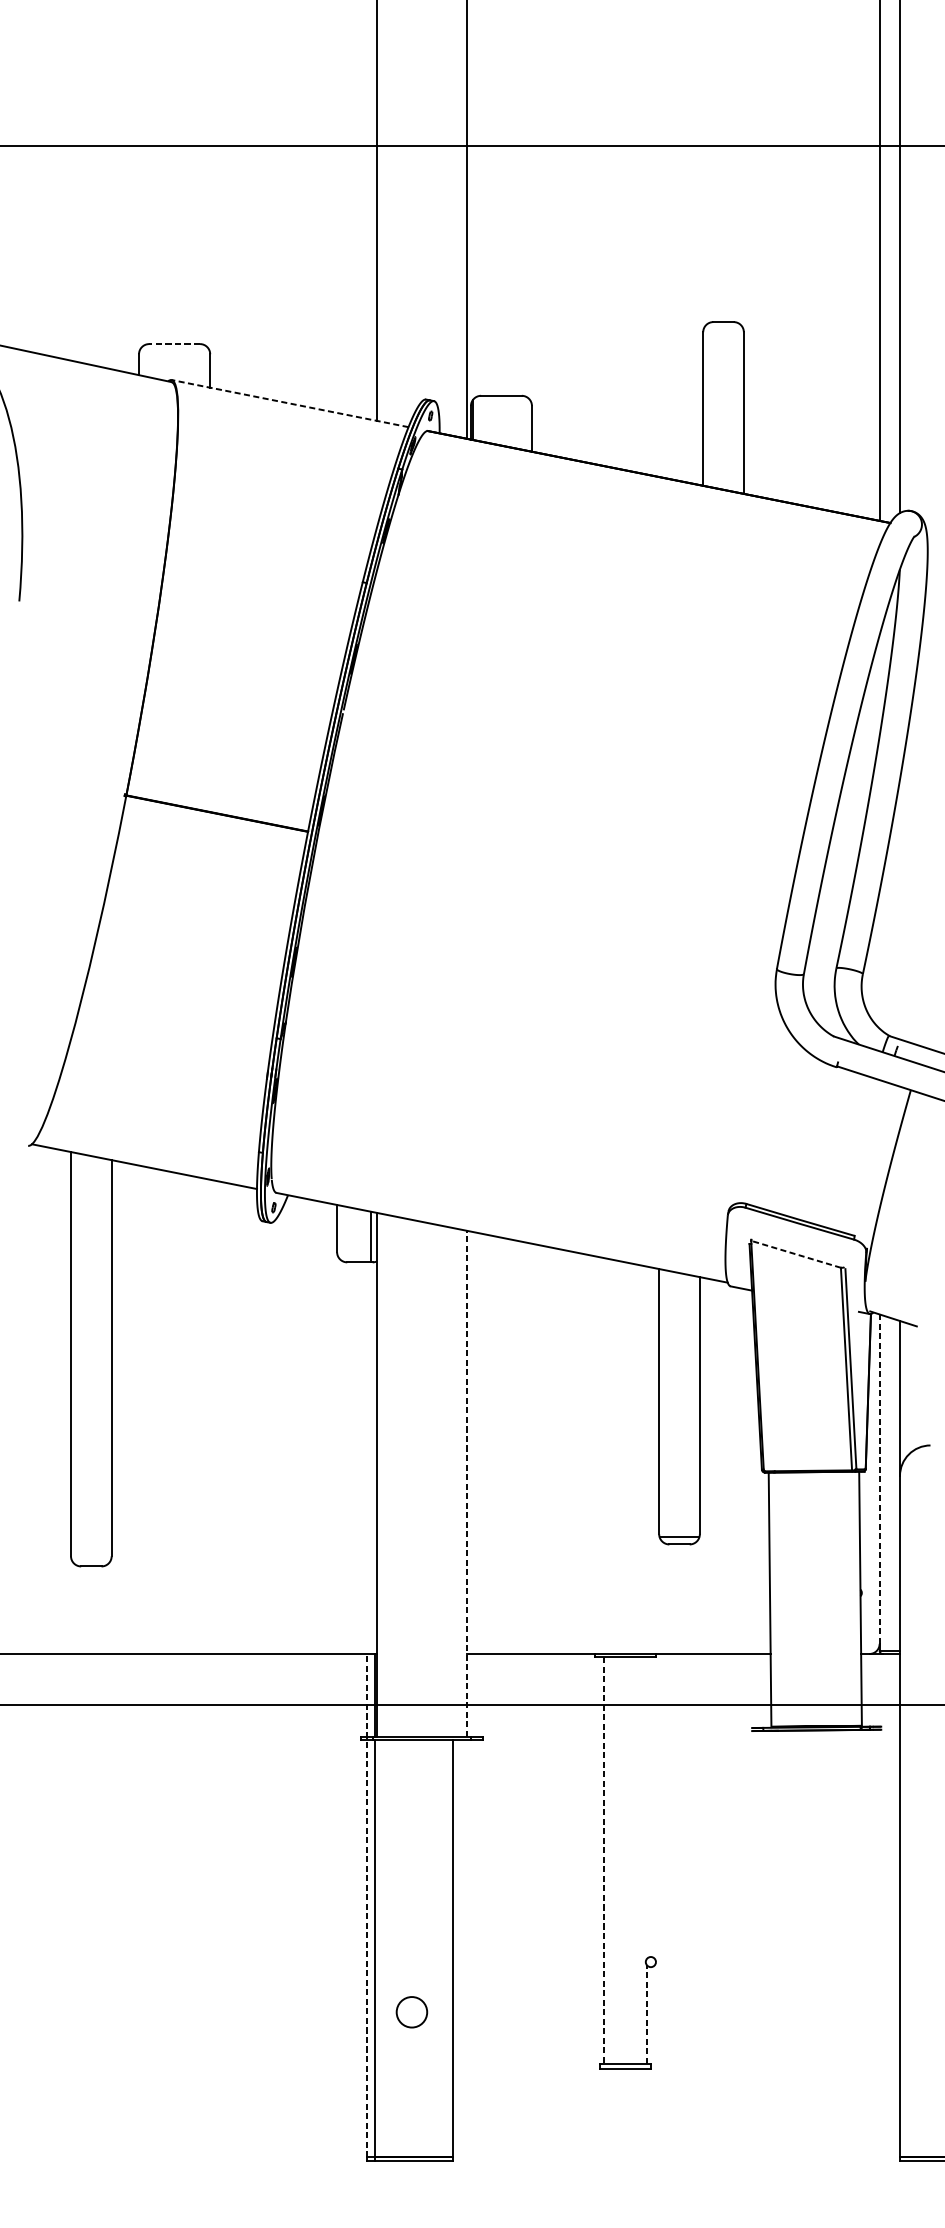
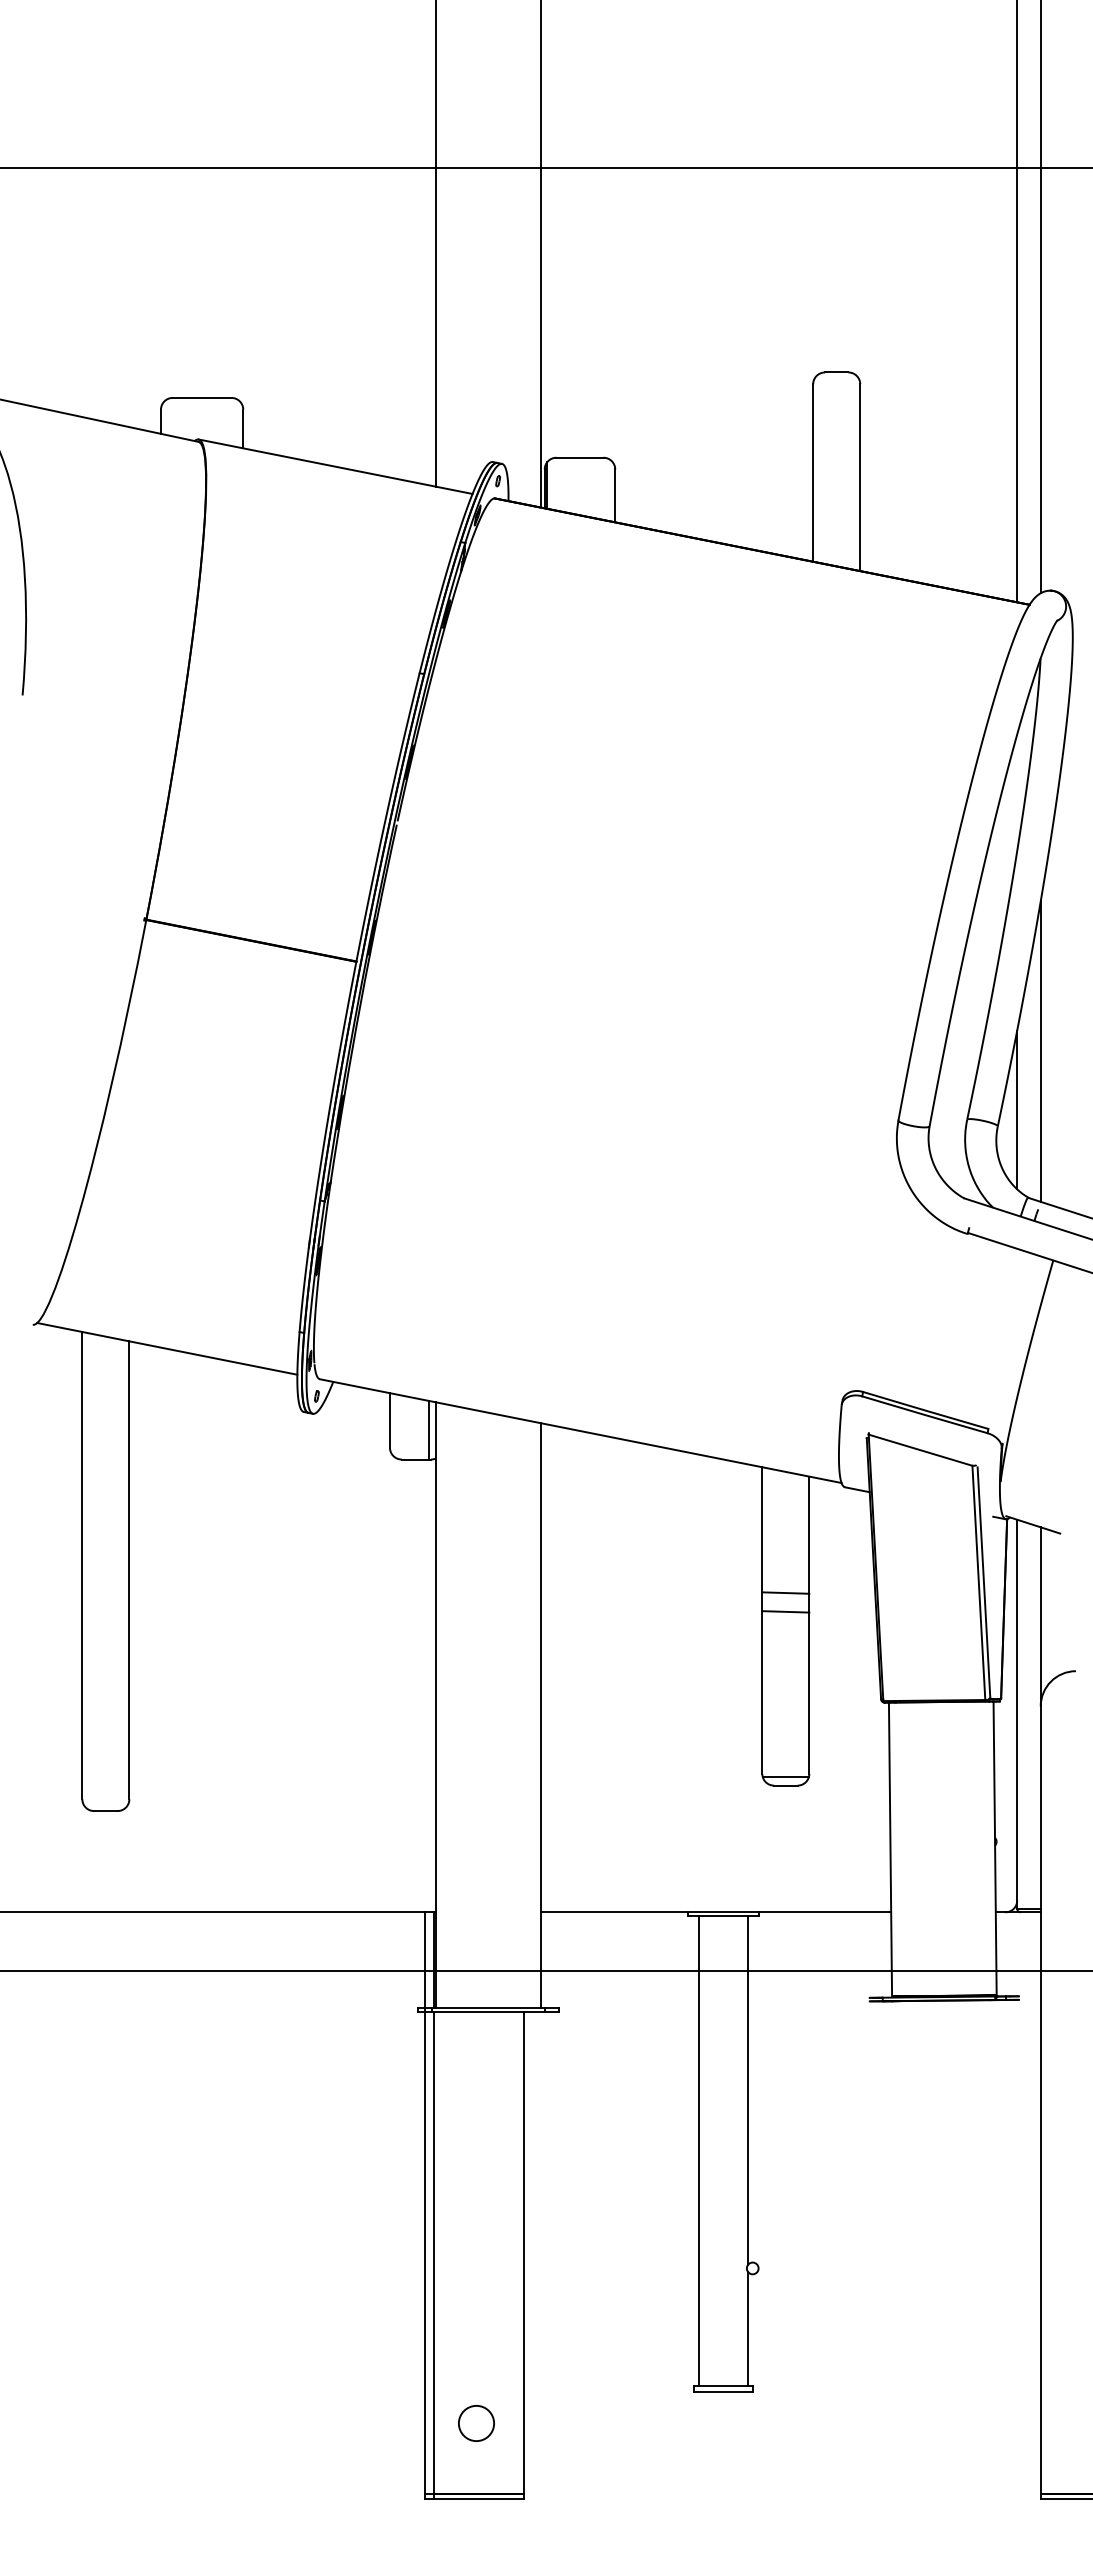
line: (174, 343) -> (201, 397), dashed -> solid
line: (289, 403) -> (335, 466), dashed -> solid
line: (899, 909) -> (1040, 1051), added
line: (879, 959) -> (1017, 1109), added
line: (796, 1254) -> (920, 1450), dashed -> solid
line: (679, 1377) -> (785, 1592), added
line: (679, 1393) -> (785, 1611), added
line: (879, 1478) -> (1017, 1709), dashed -> solid
line: (467, 1483) -> (540, 1715), dashed -> solid
line: (647, 1807) -> (748, 2089), added
line: (603, 1860) -> (698, 2151), dashed -> solid
line: (366, 1905) -> (424, 2203), dashed -> solid
circle: (411, 2012) -> (476, 2423), moved
line: (647, 2014) -> (748, 2328), dashed -> solid

